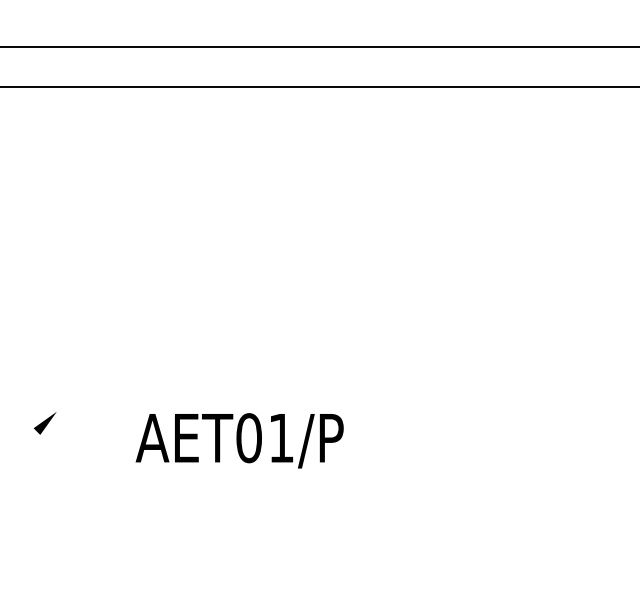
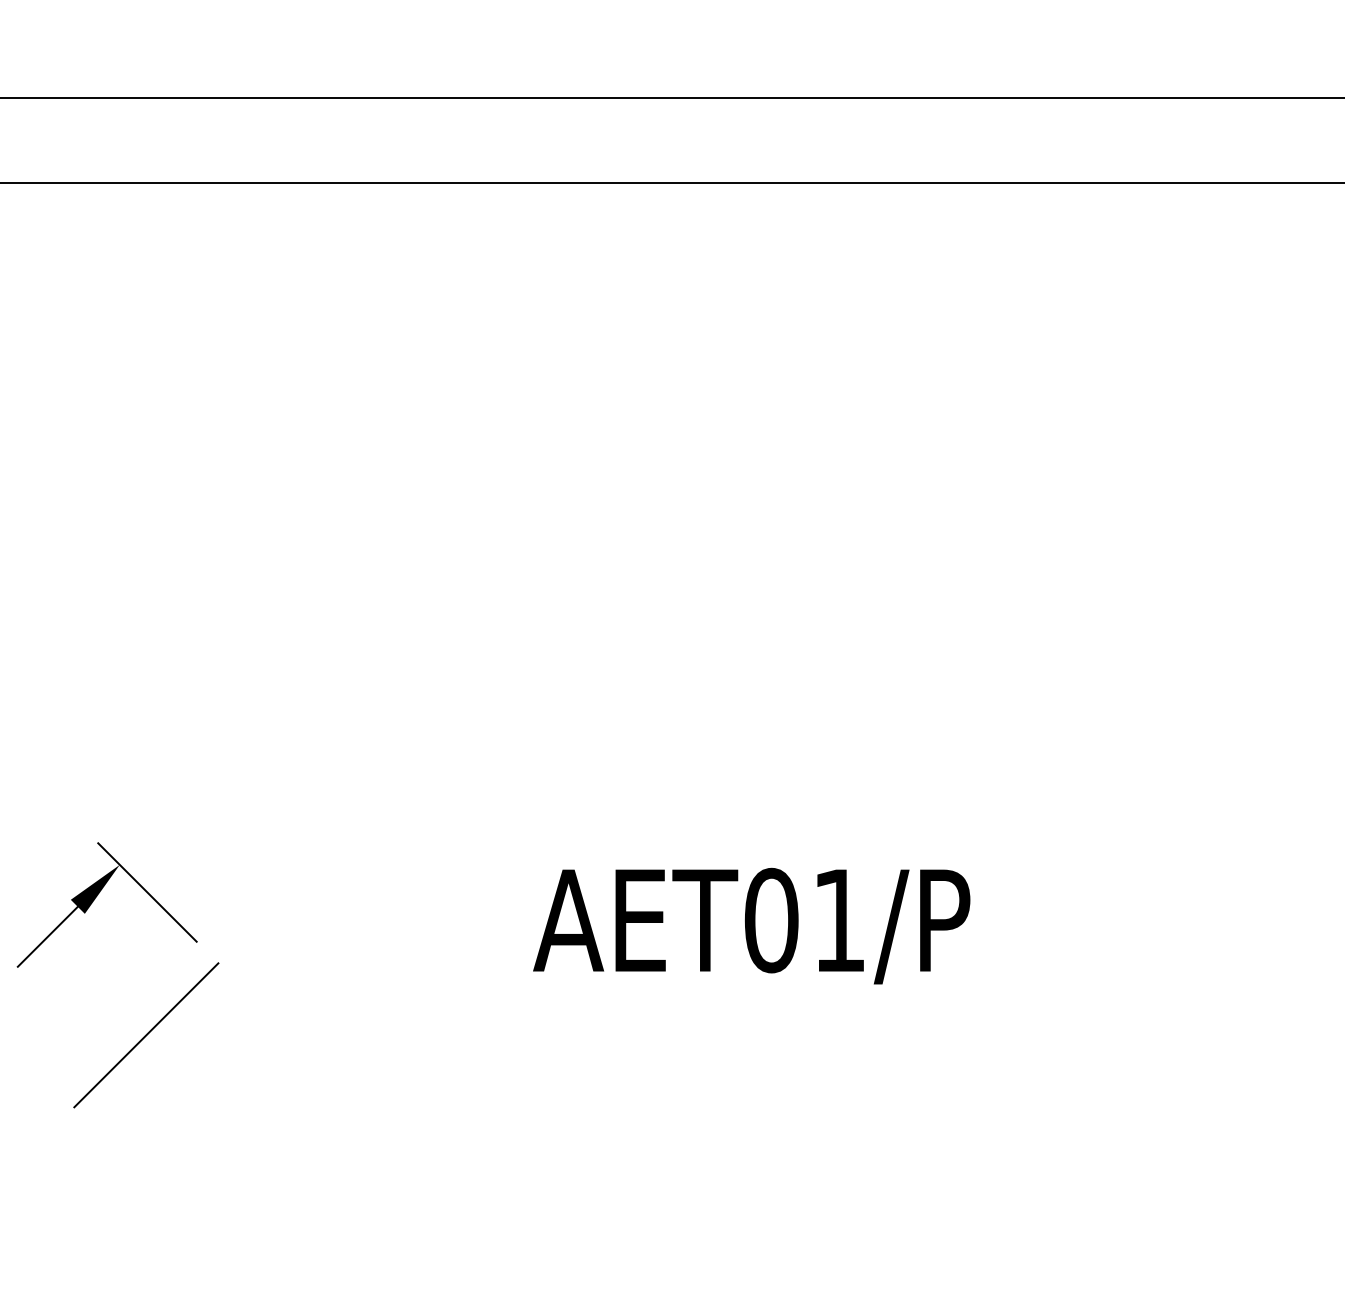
line: (69, 424) -> (146, 891), added
text: (239, 440) -> (751, 925), moved
line: (22, 445) -> (47, 935), added
line: (69, 492) -> (146, 1034), added

